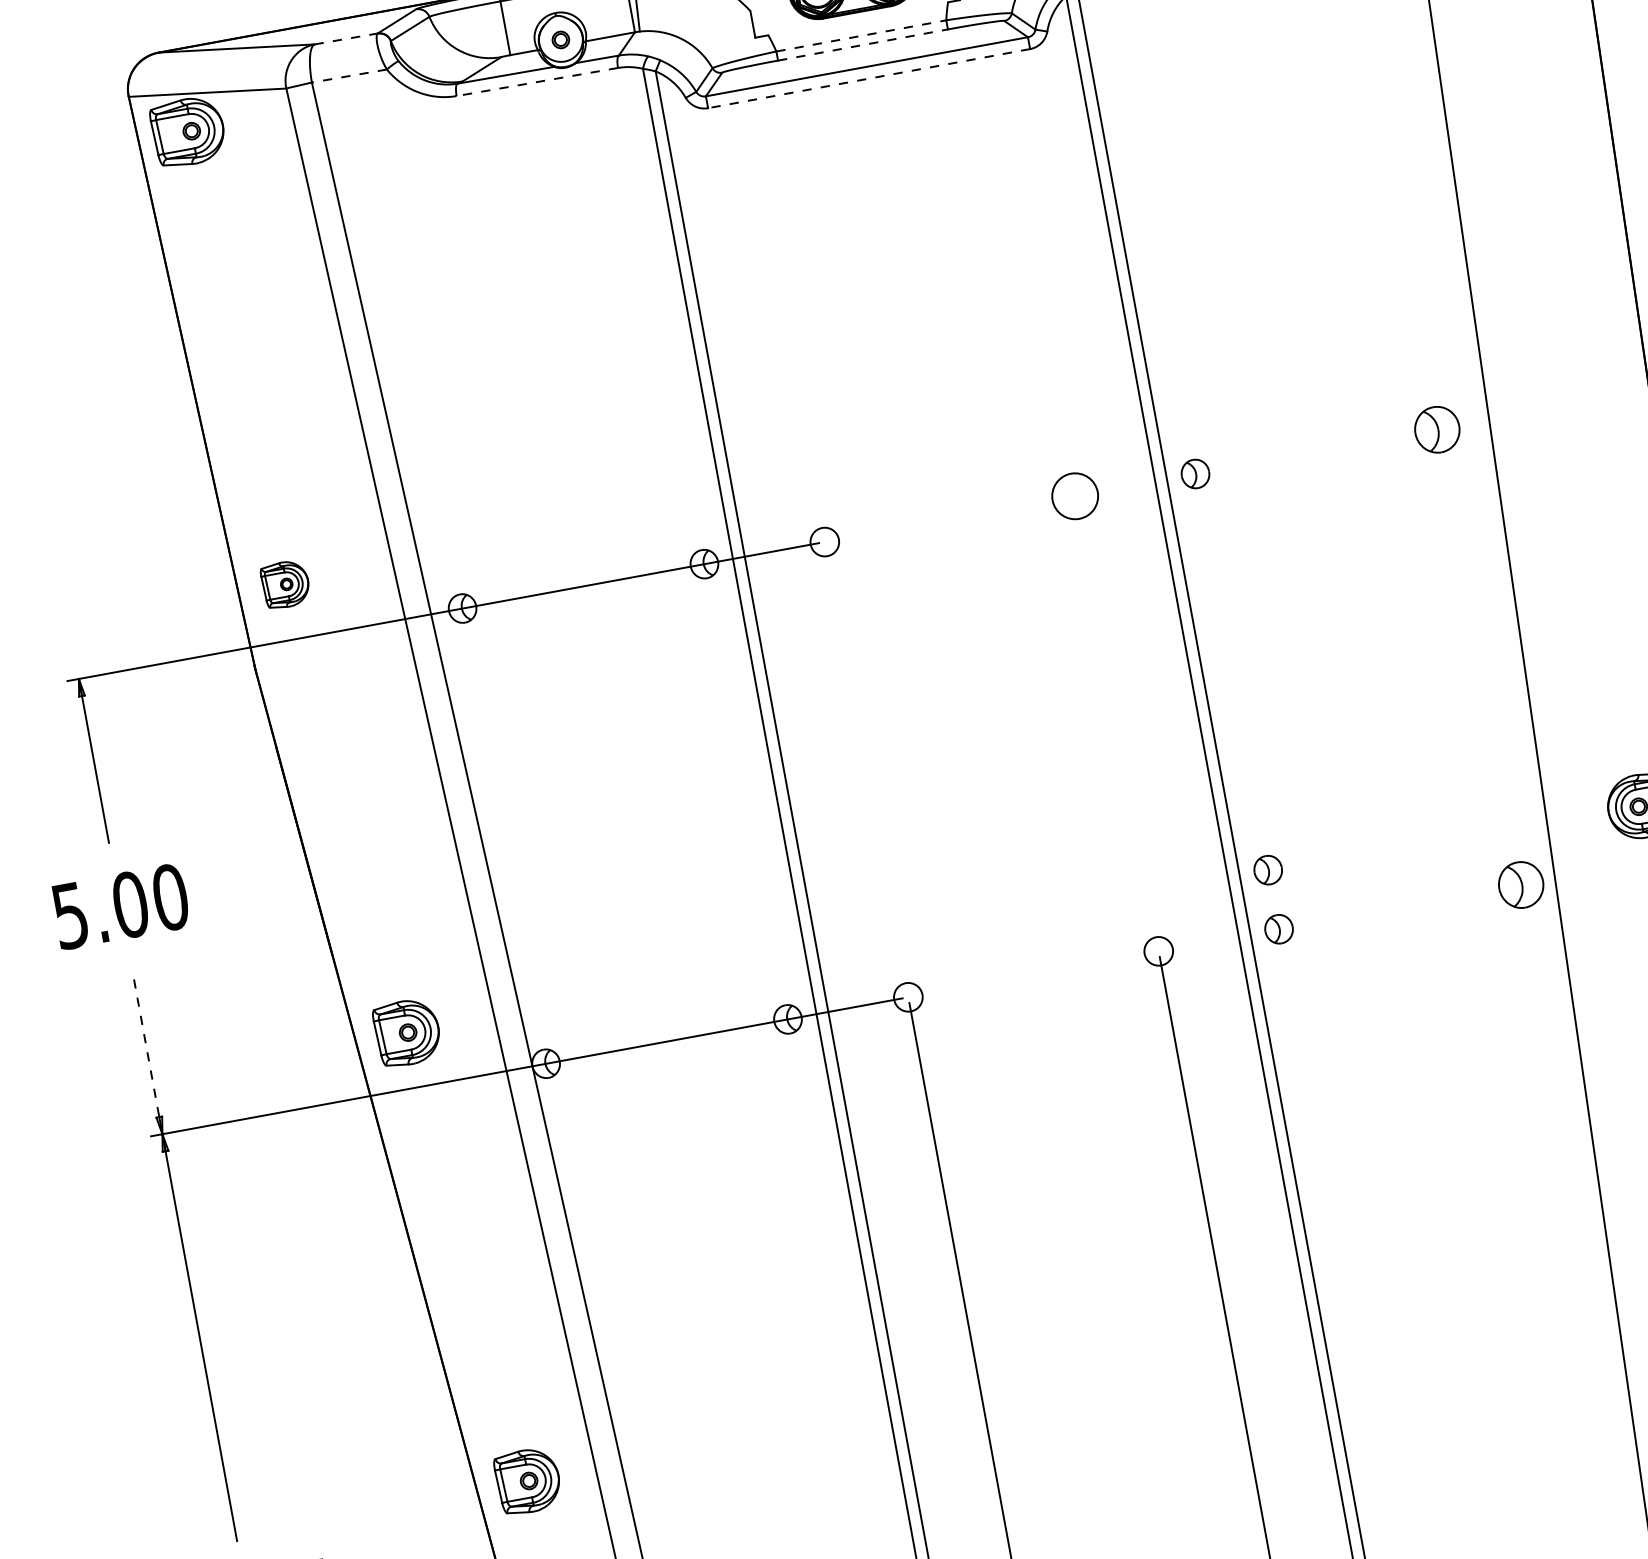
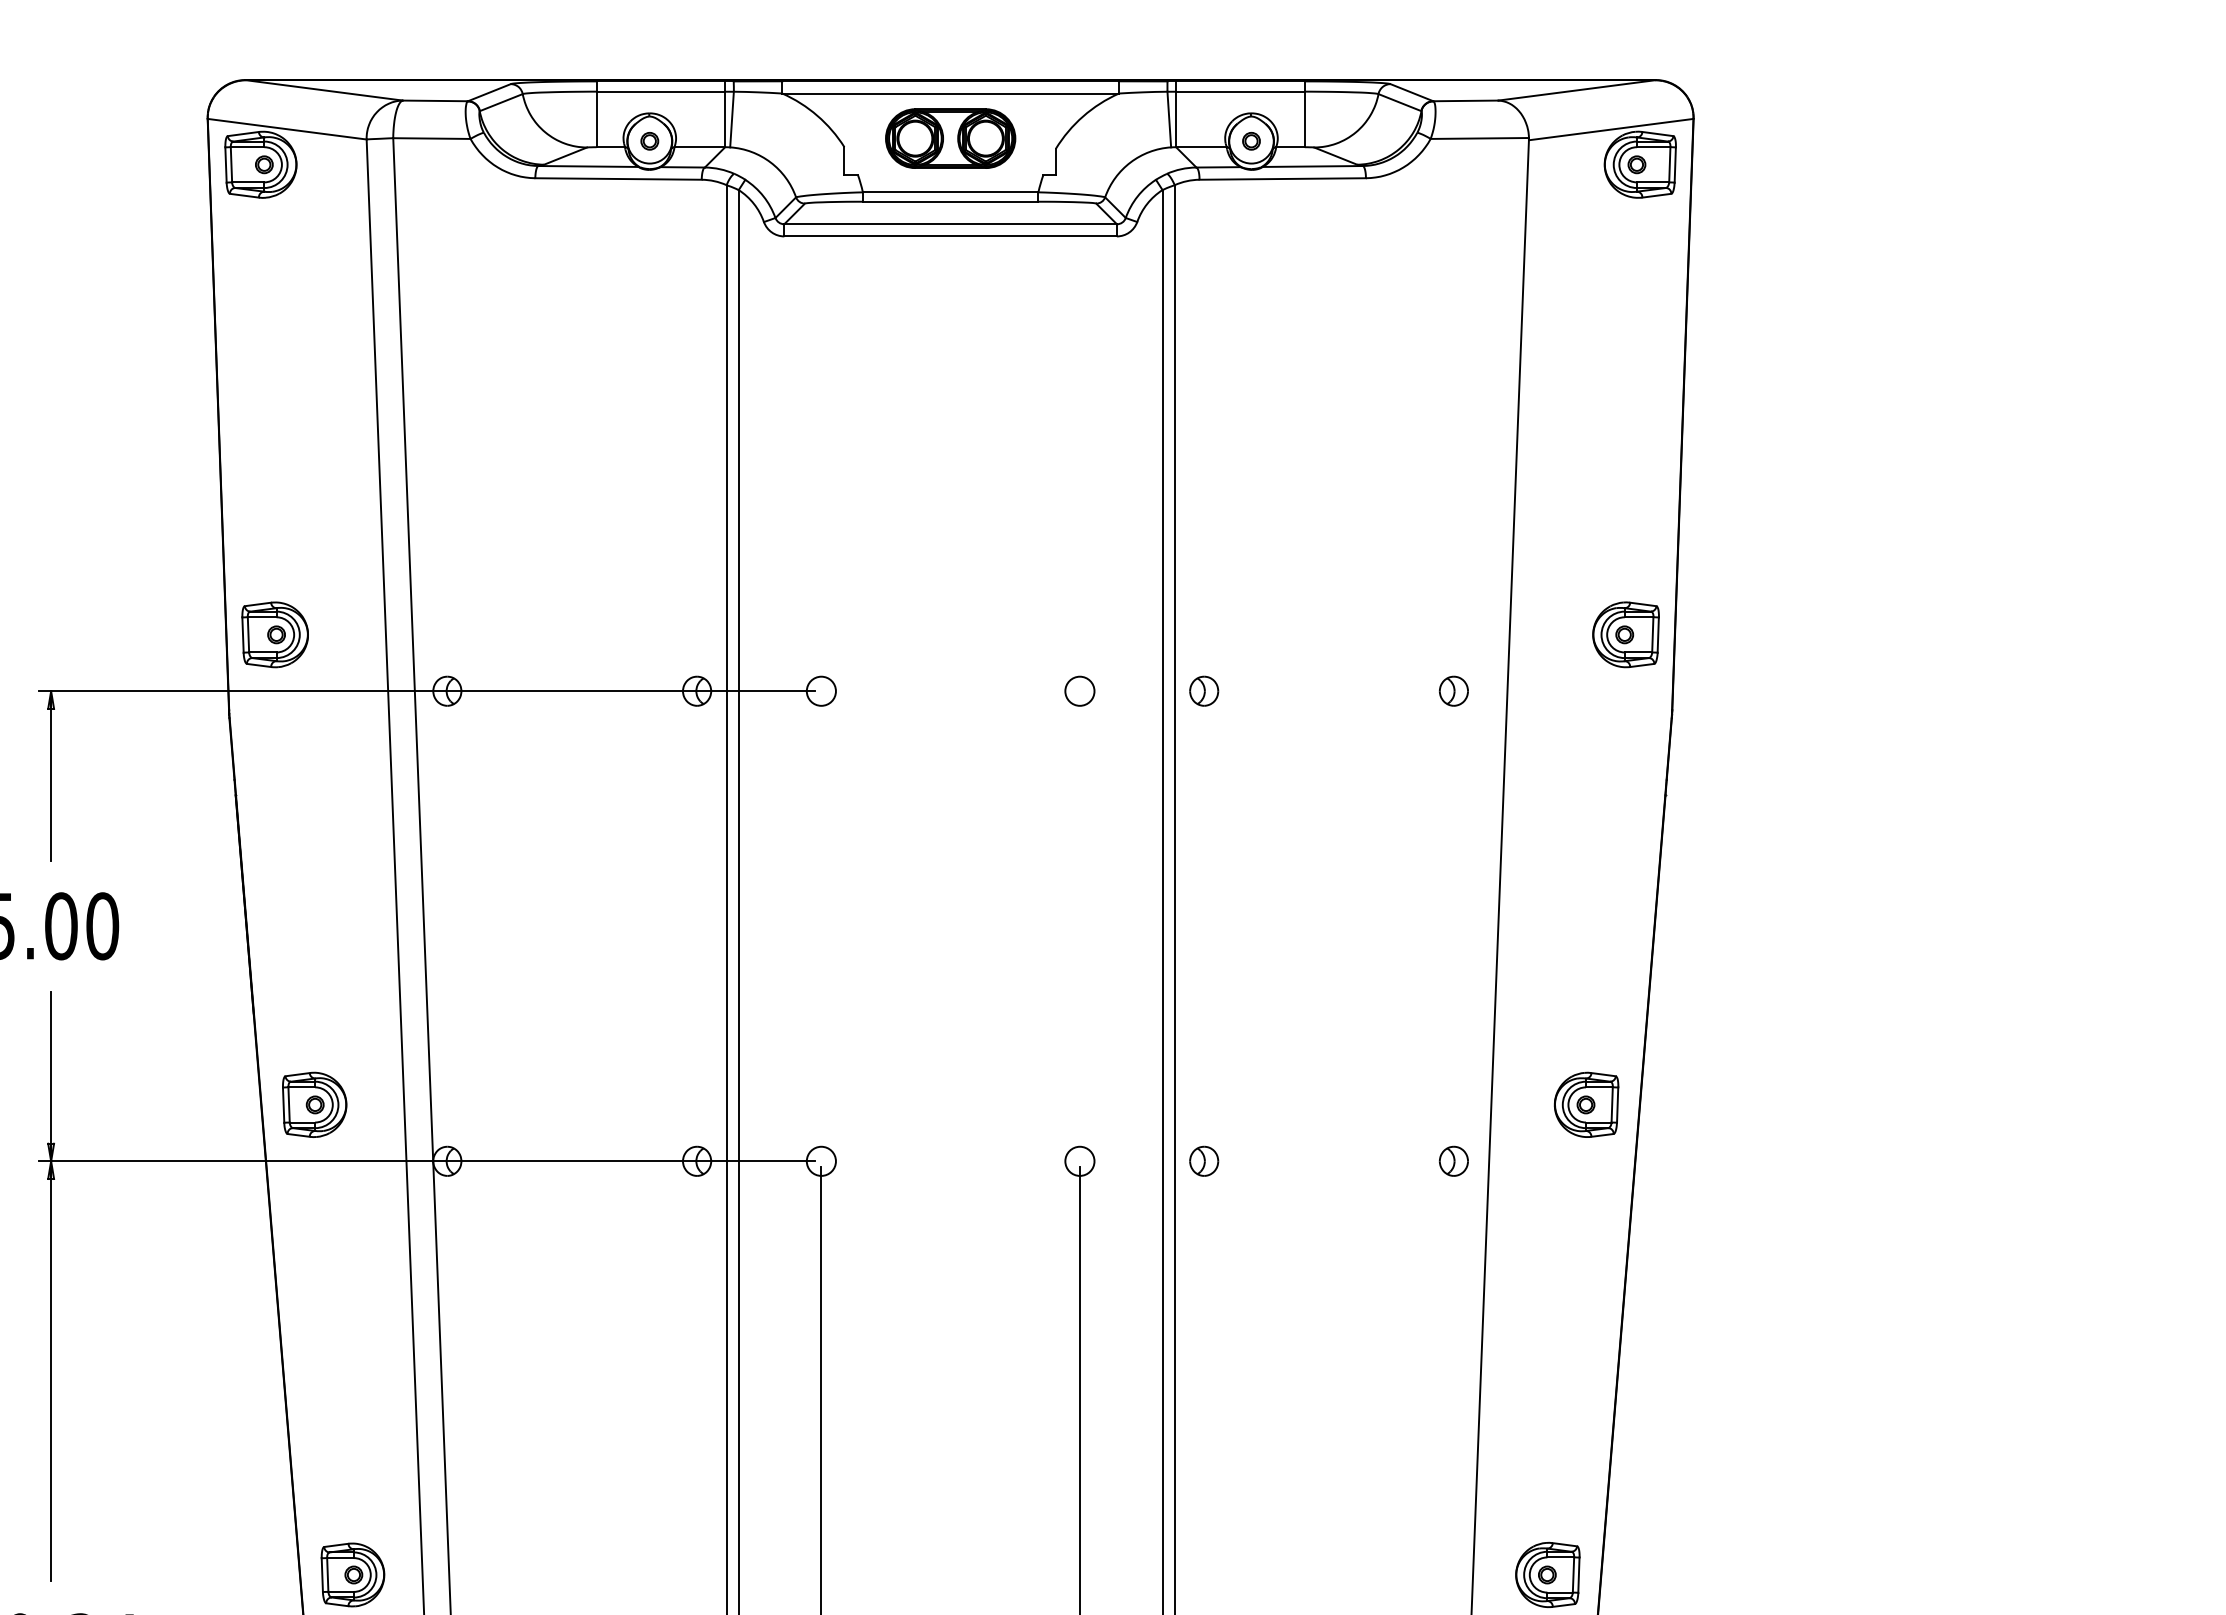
line: (861, 36) -> (950, 192), dashed -> solid
line: (346, 38) -> (435, 100), dashed -> solid
line: (862, 44) -> (950, 201), dashed -> solid
line: (348, 76) -> (431, 138), dashed -> solid
line: (869, 78) -> (950, 236), dashed -> solid
line: (537, 81) -> (618, 178), dashed -> solid
part: (1593, 344) -> (1625, 634), added
part: (1436, 428) -> (1453, 690), size x0.62
circle: (1074, 495) -> (1079, 690), size x0.62
part: (285, 584) -> (274, 634), size x1.43
part: (1268, 869) -> (1204, 1099), removed
part: (1520, 884) -> (1453, 1160), size x0.62
line: (147, 1051) -> (51, 1076), dashed -> solid

